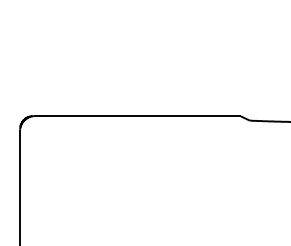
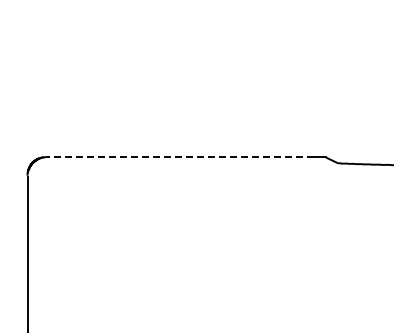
line: (132, 116) -> (179, 157), solid -> dashed

